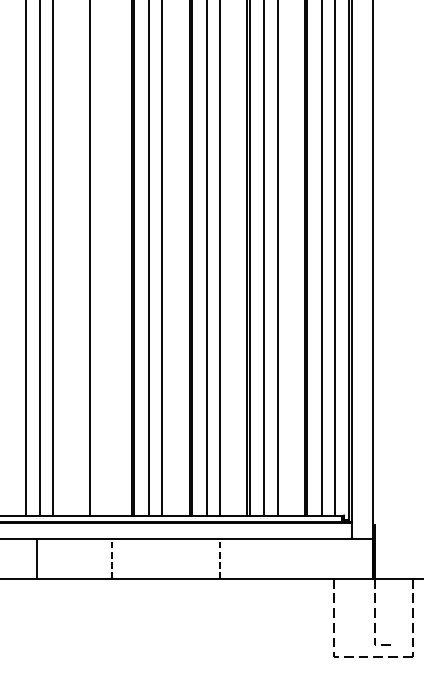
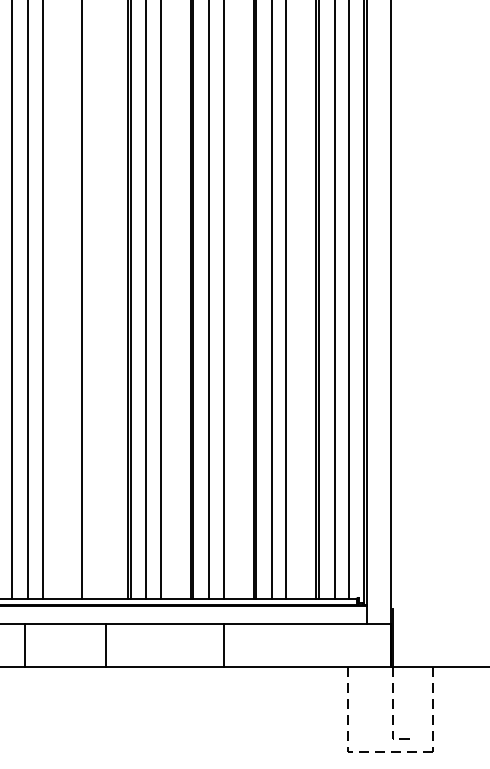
line: (111, 558) -> (105, 644), dashed -> solid
line: (220, 558) -> (224, 644), dashed -> solid

